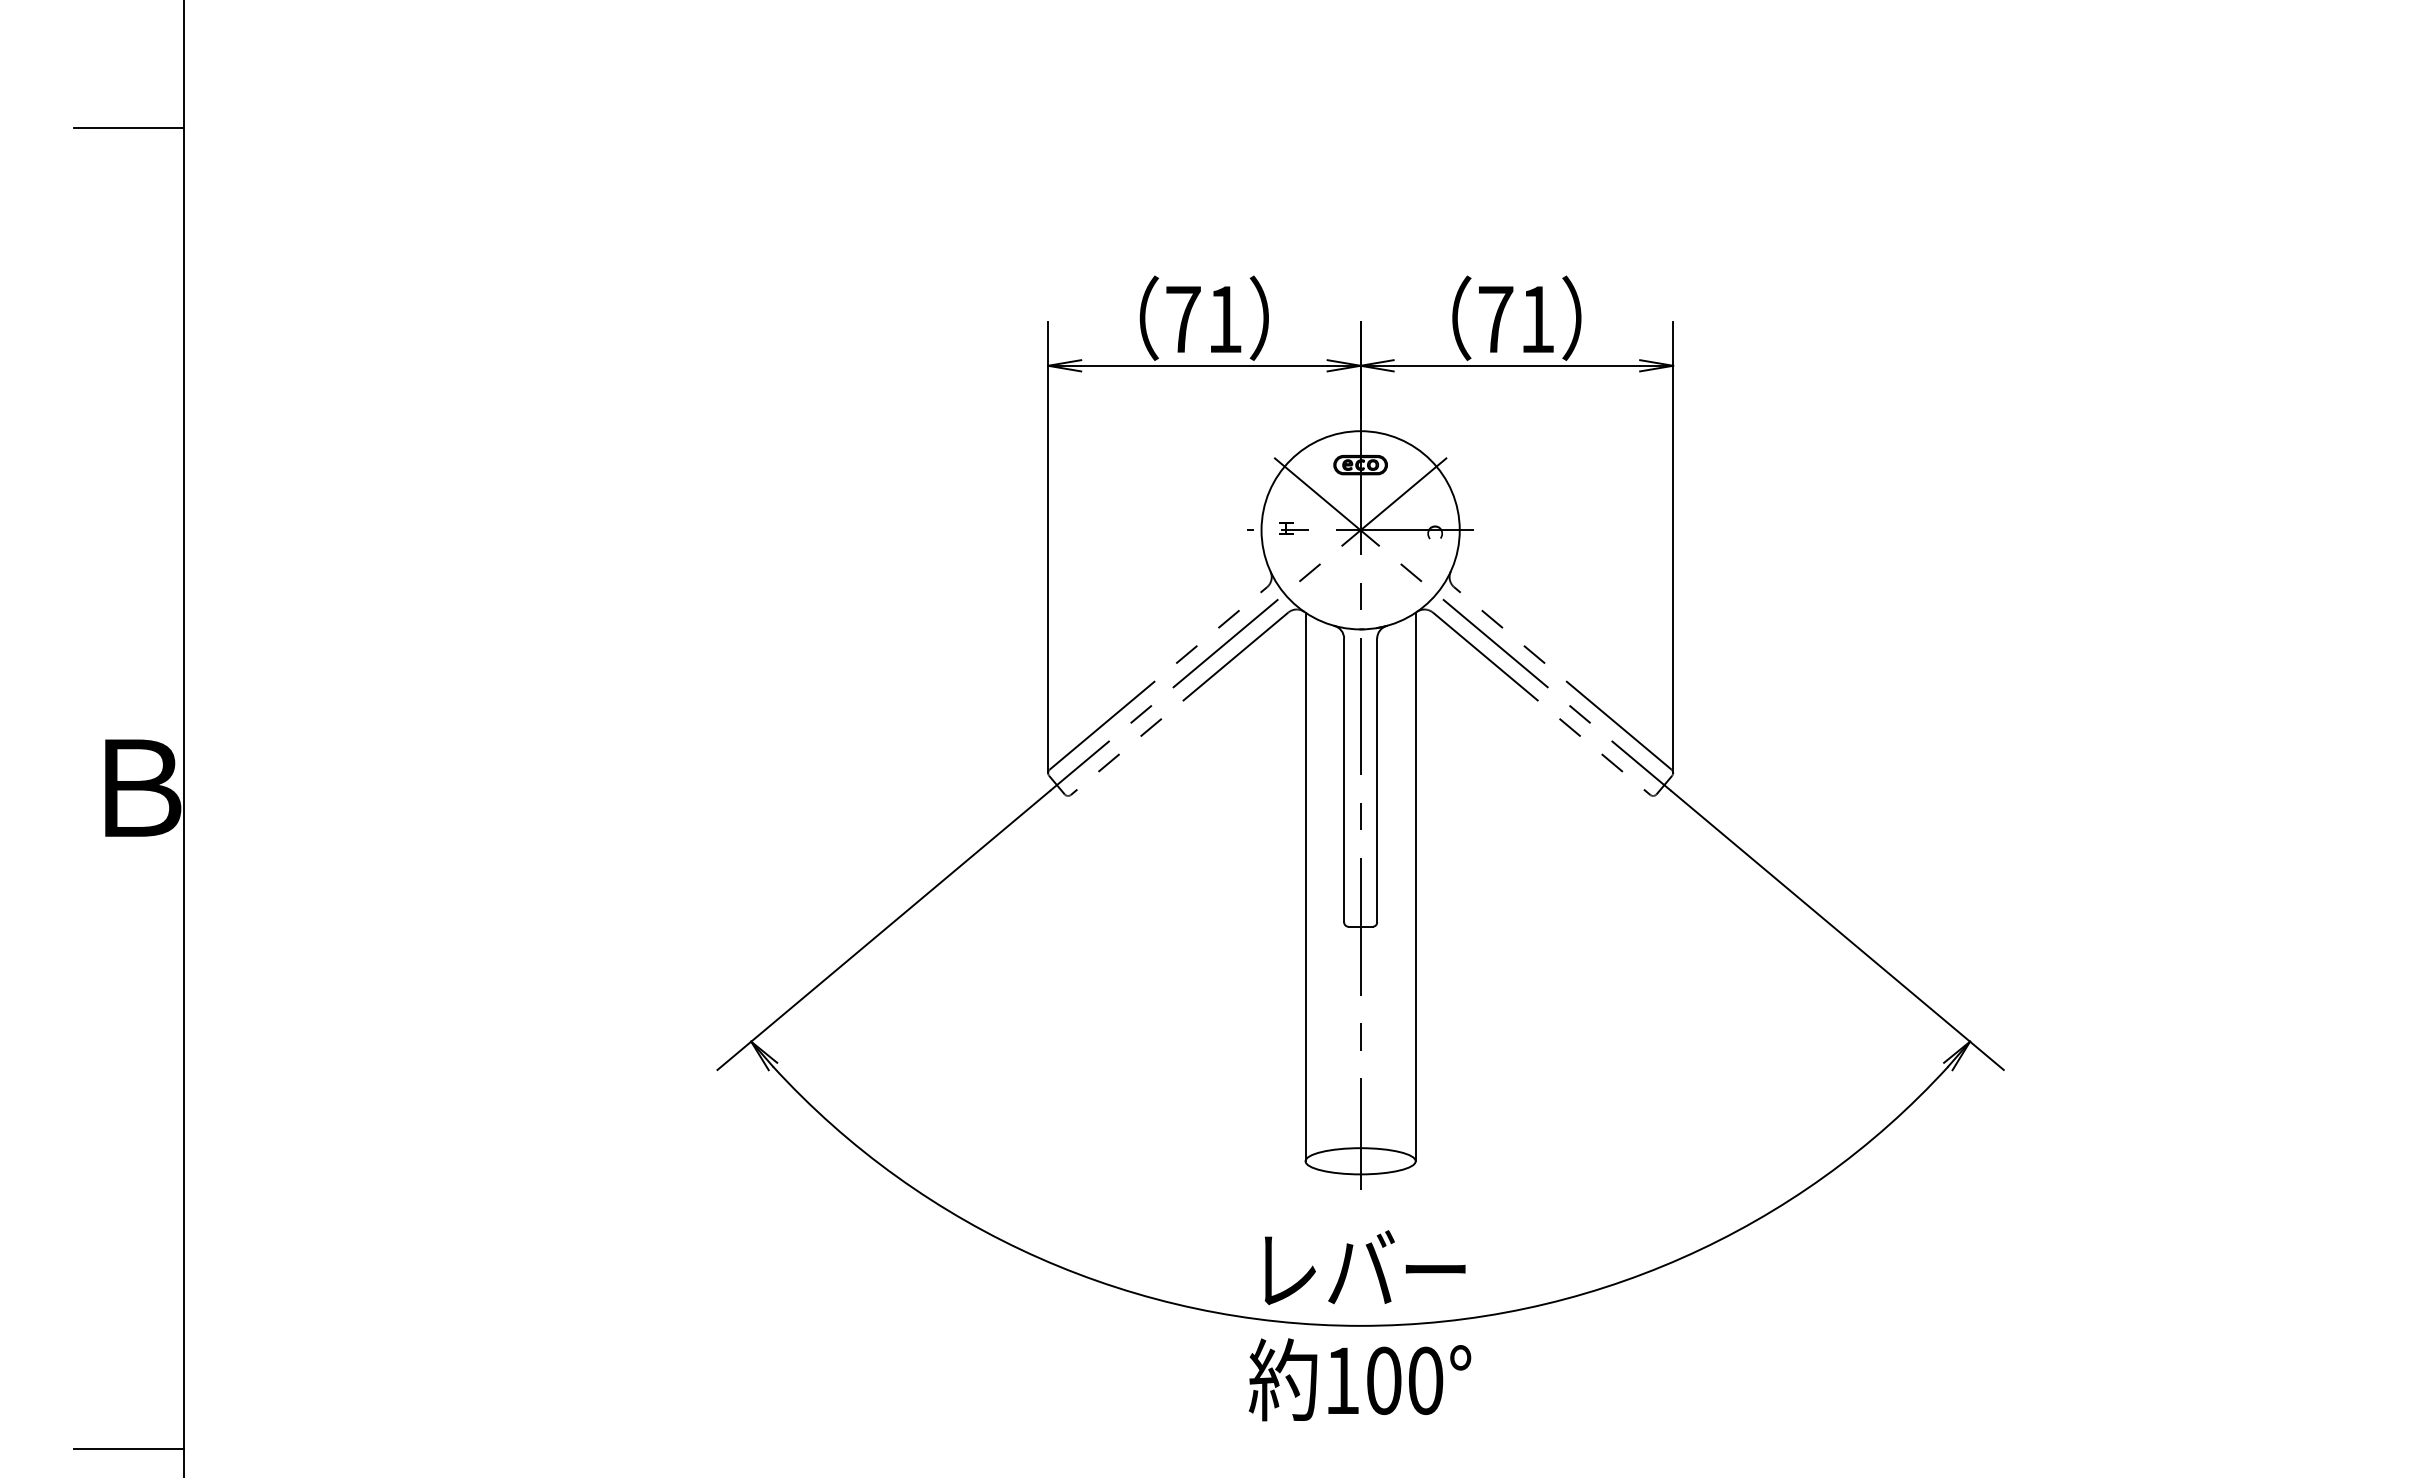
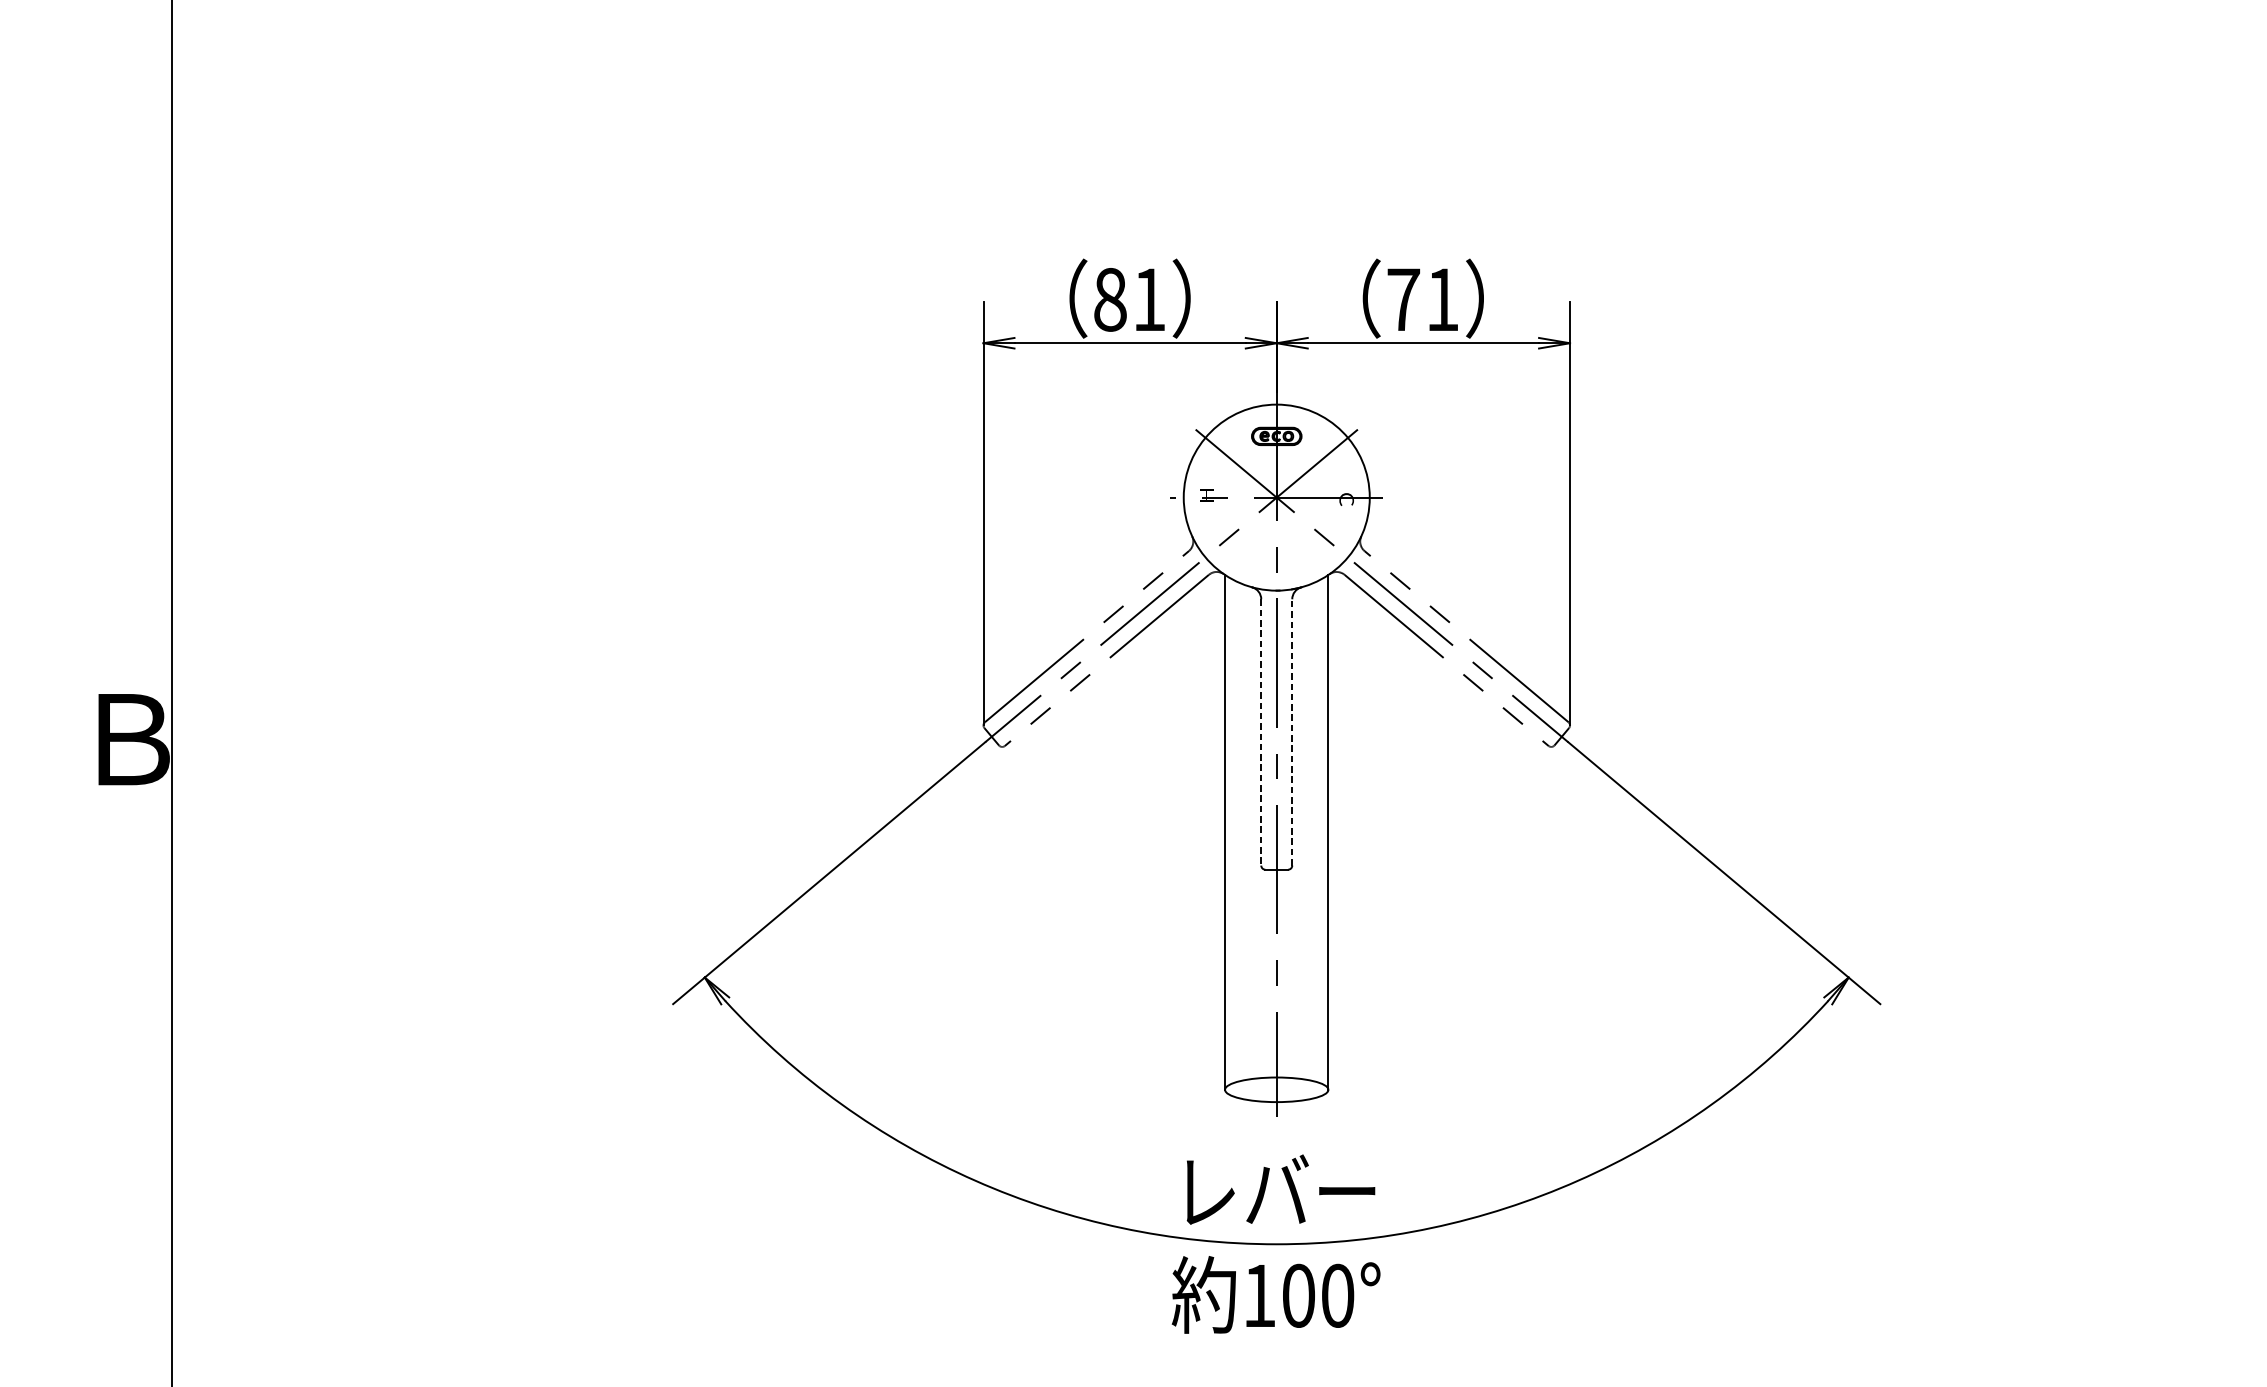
line: (128, 127) -> (120, 119), removed
text: (1183, 319) -> (1110, 299), 71 -> 81
line: (1344, 780) -> (1261, 732), solid -> dashed
line: (1377, 780) -> (1292, 732), solid -> dashed
line: (128, 1449) -> (120, 1360), removed

